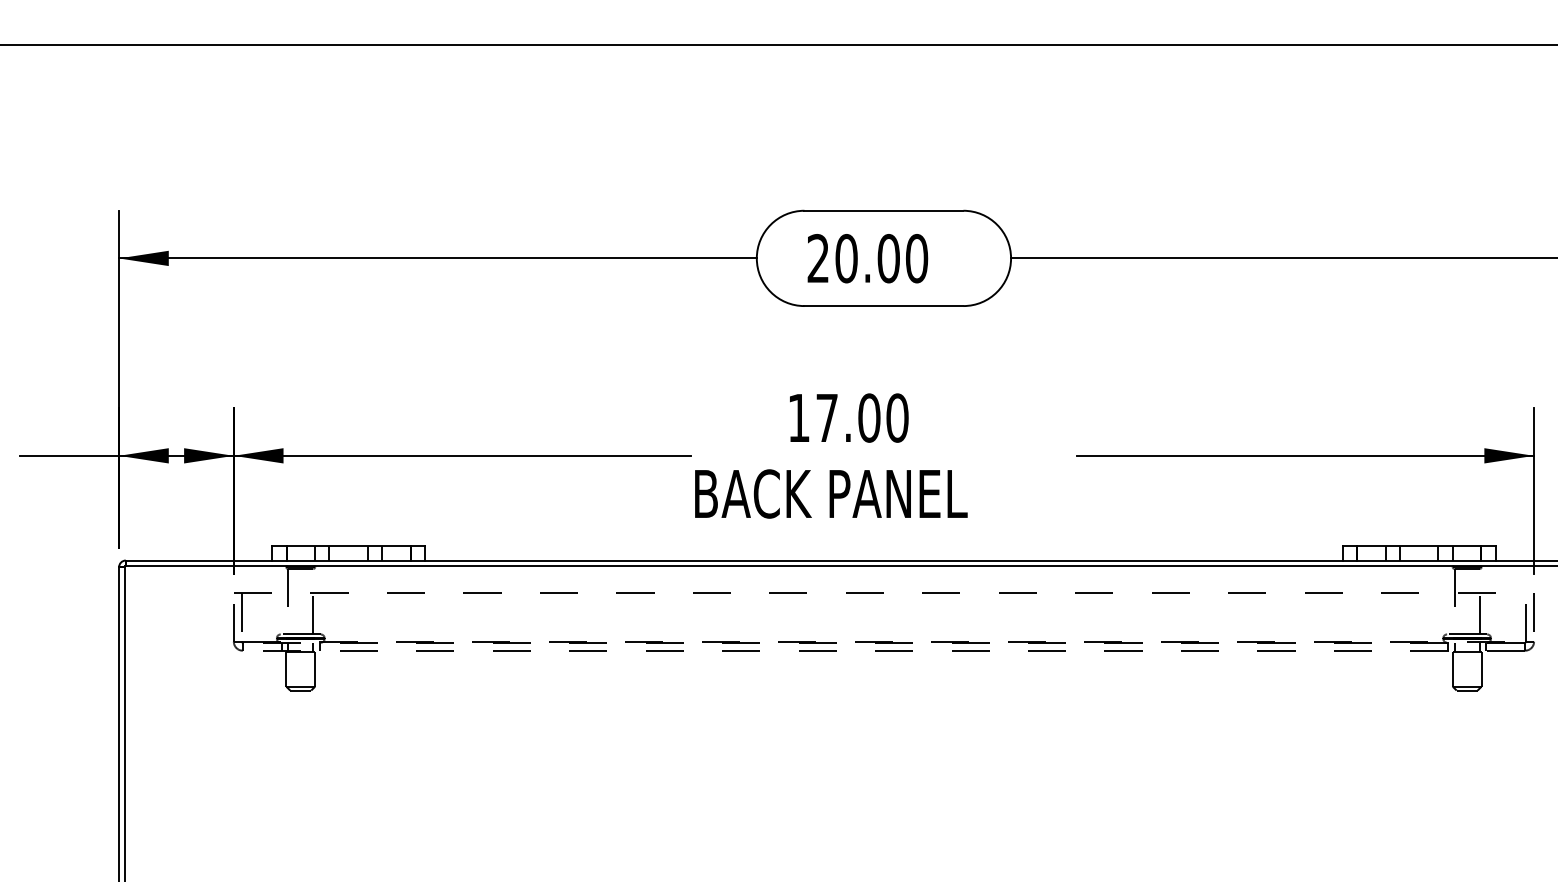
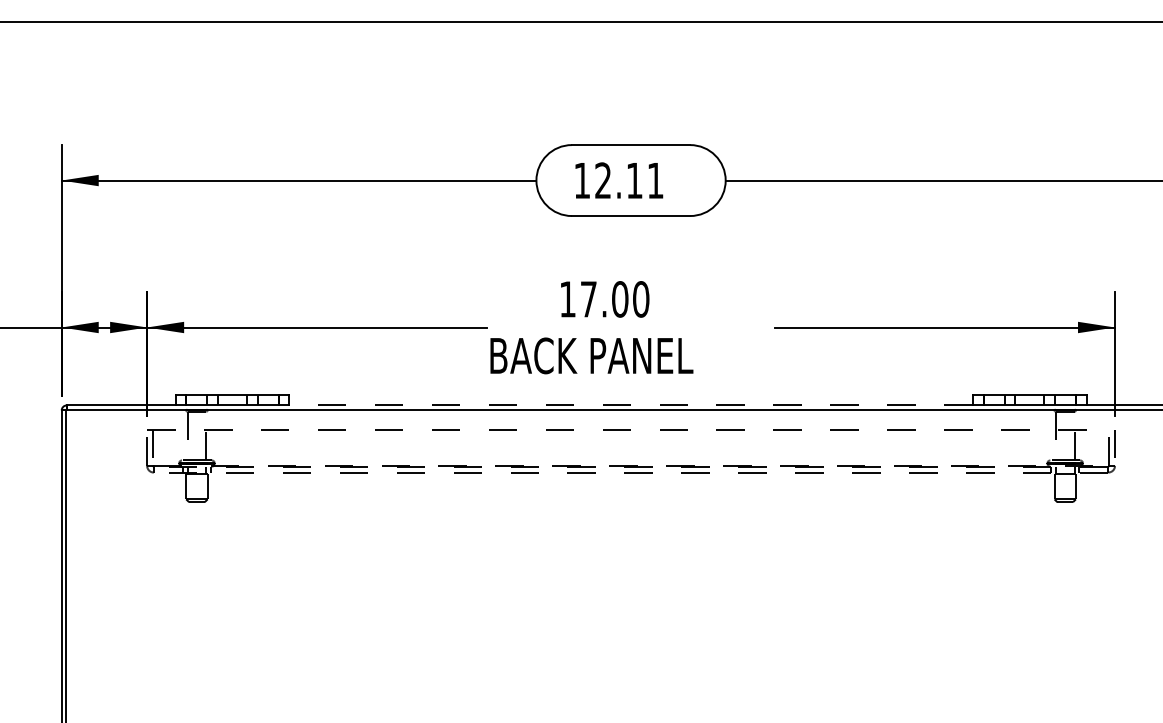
text: (867, 258) -> (618, 180), 20.00 -> 12.11
line: (884, 560) -> (631, 405), solid -> dashed

